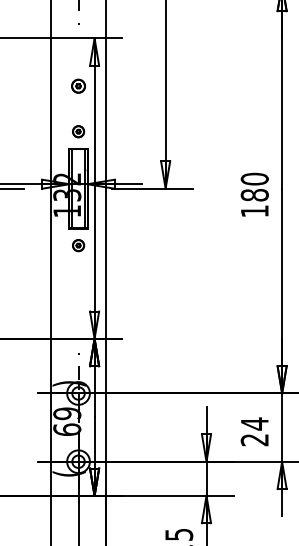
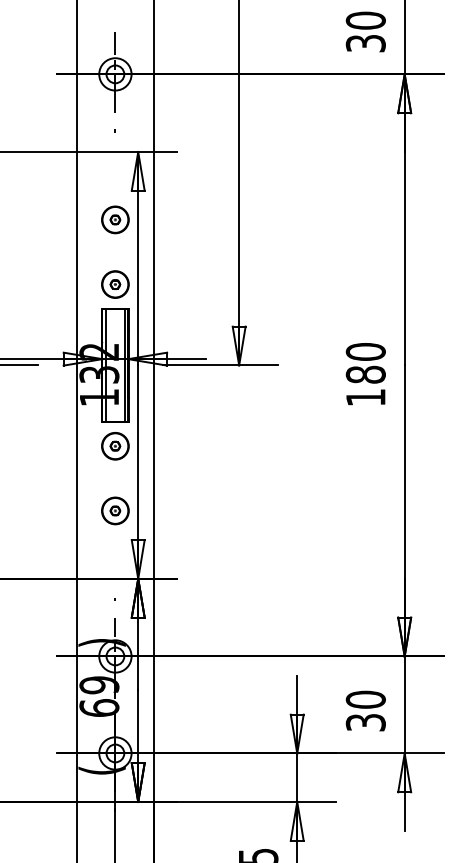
part: (78, 85) -> (115, 219), size x1.43
part: (78, 131) -> (115, 284), size x1.67
part: (78, 245) -> (115, 446), size x1.67
part: (78, 290) -> (115, 510), added
text: (254, 431) -> (365, 710), 24 -> 30

